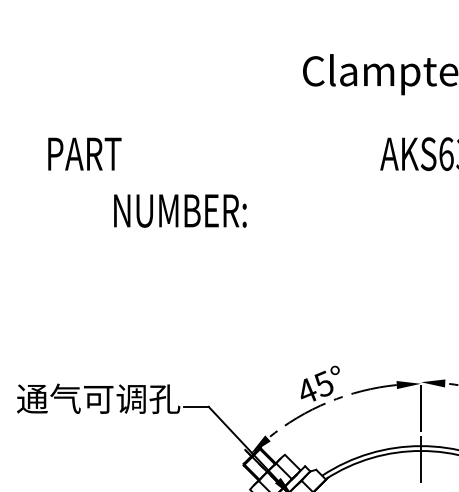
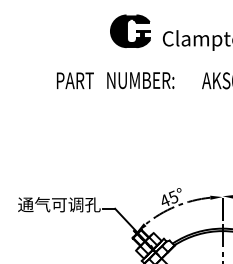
part: (239, 54) -> (130, 30), added
text: (85, 153) -> (75, 80), moved
text: (179, 210) -> (140, 80), moved

